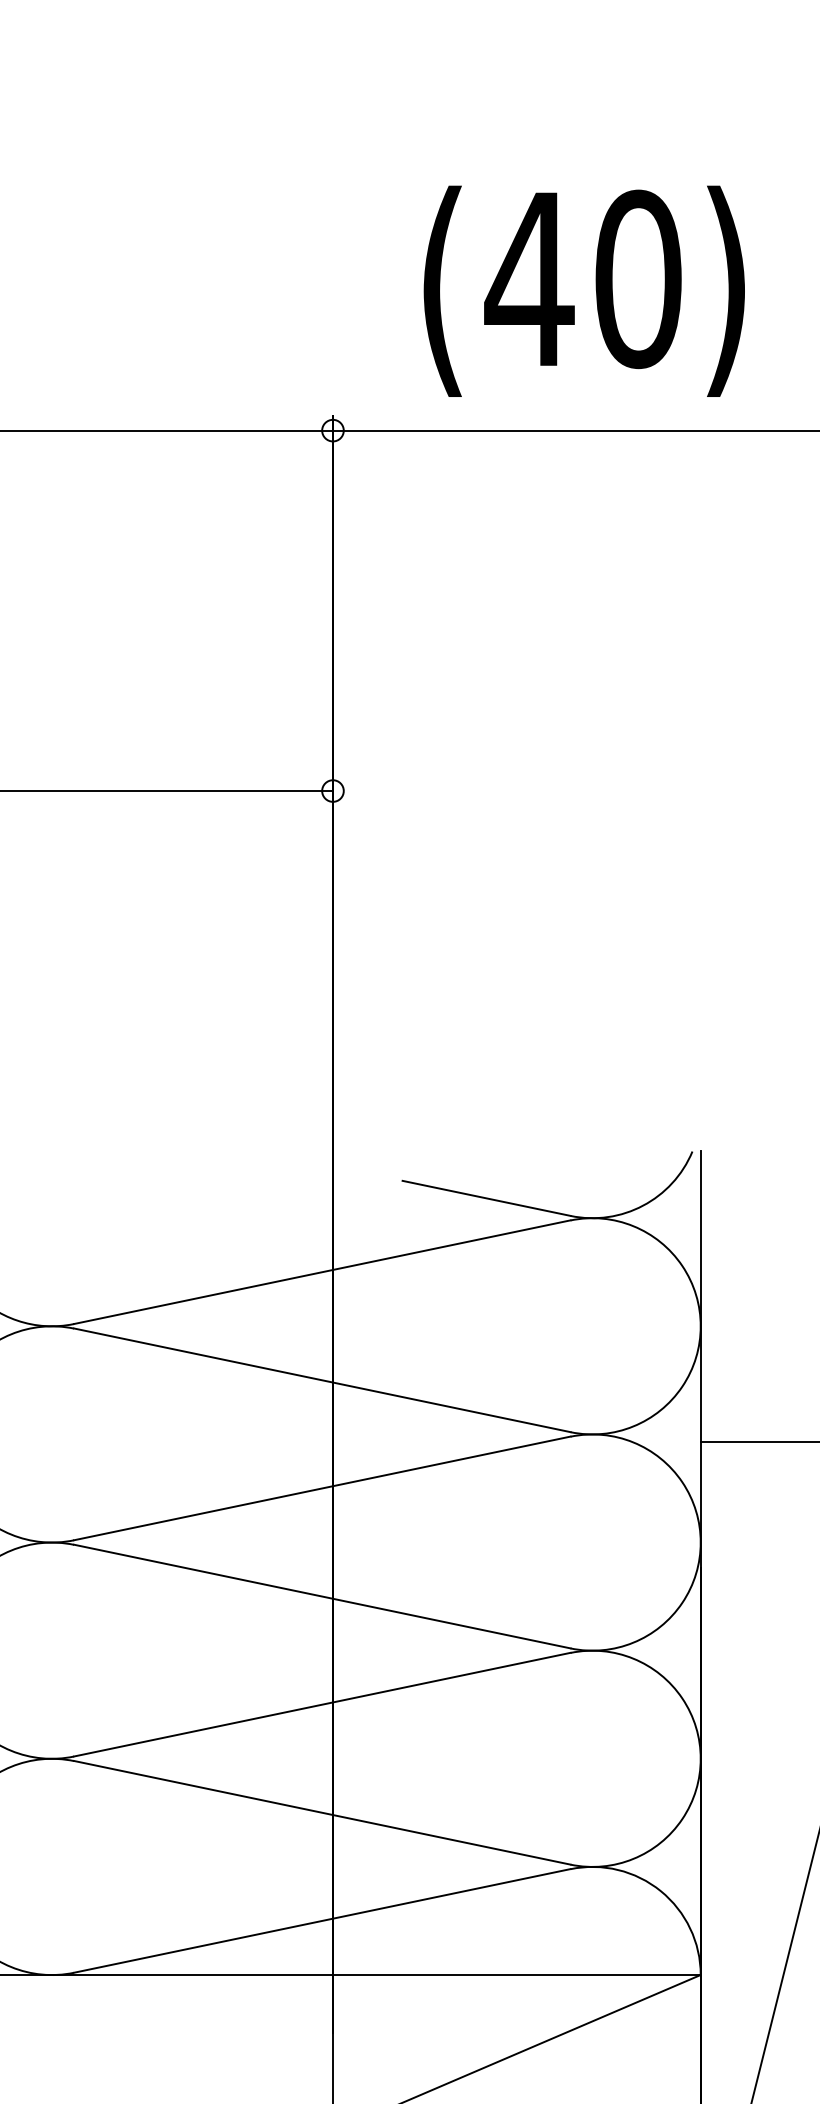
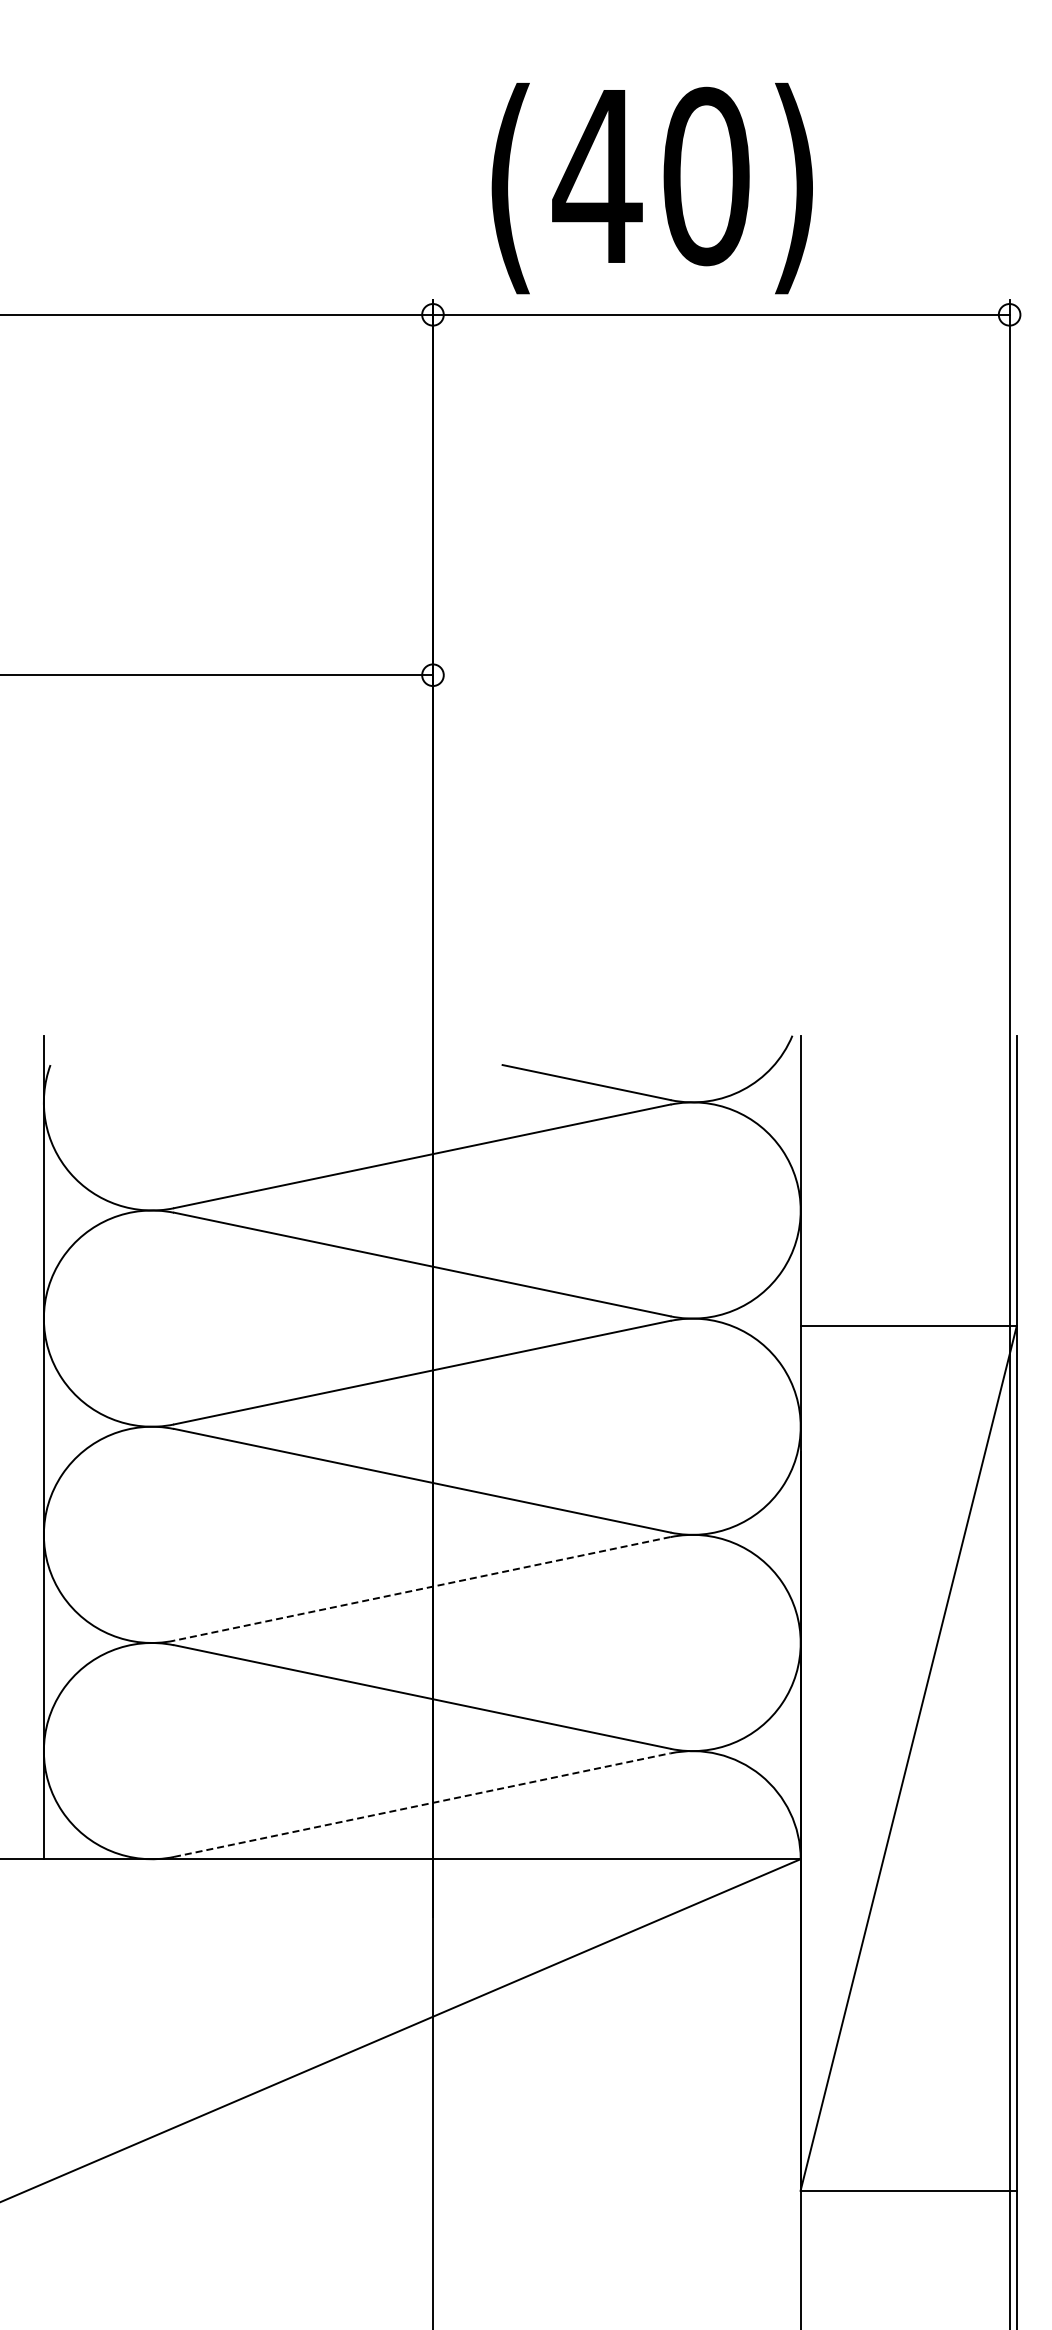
text: (583, 291) -> (651, 188), moved
line: (322, 1704) -> (422, 1588), solid -> dashed
line: (322, 1921) -> (422, 1805), solid -> dashed

